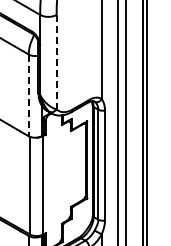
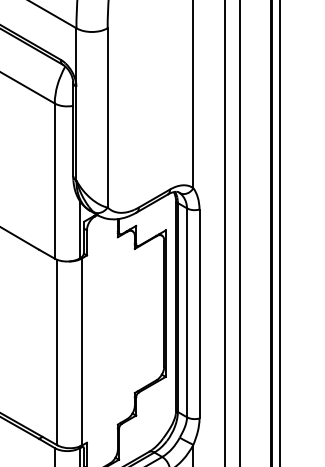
line: (56, 62) -> (107, 118), dashed -> solid
line: (28, 95) -> (54, 181), dashed -> solid

